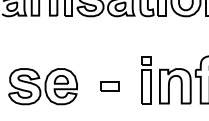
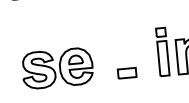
part: (109, 86) -> (126, 73), moved

